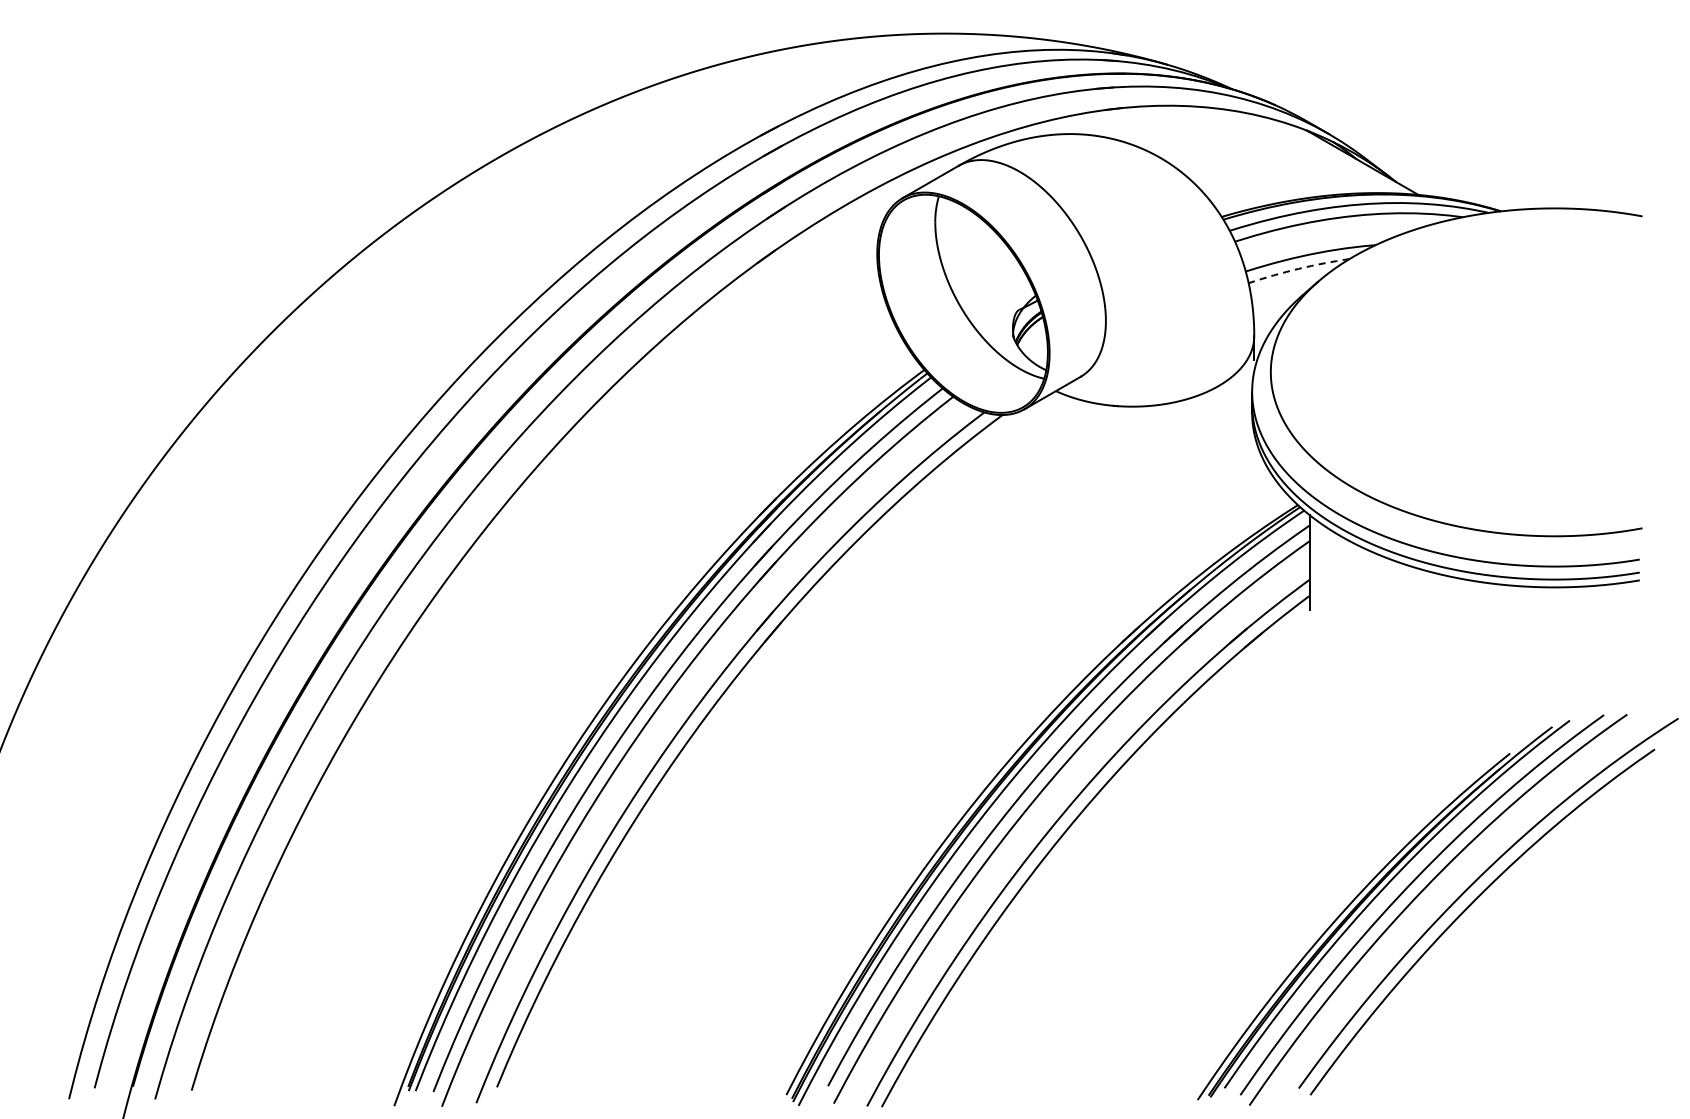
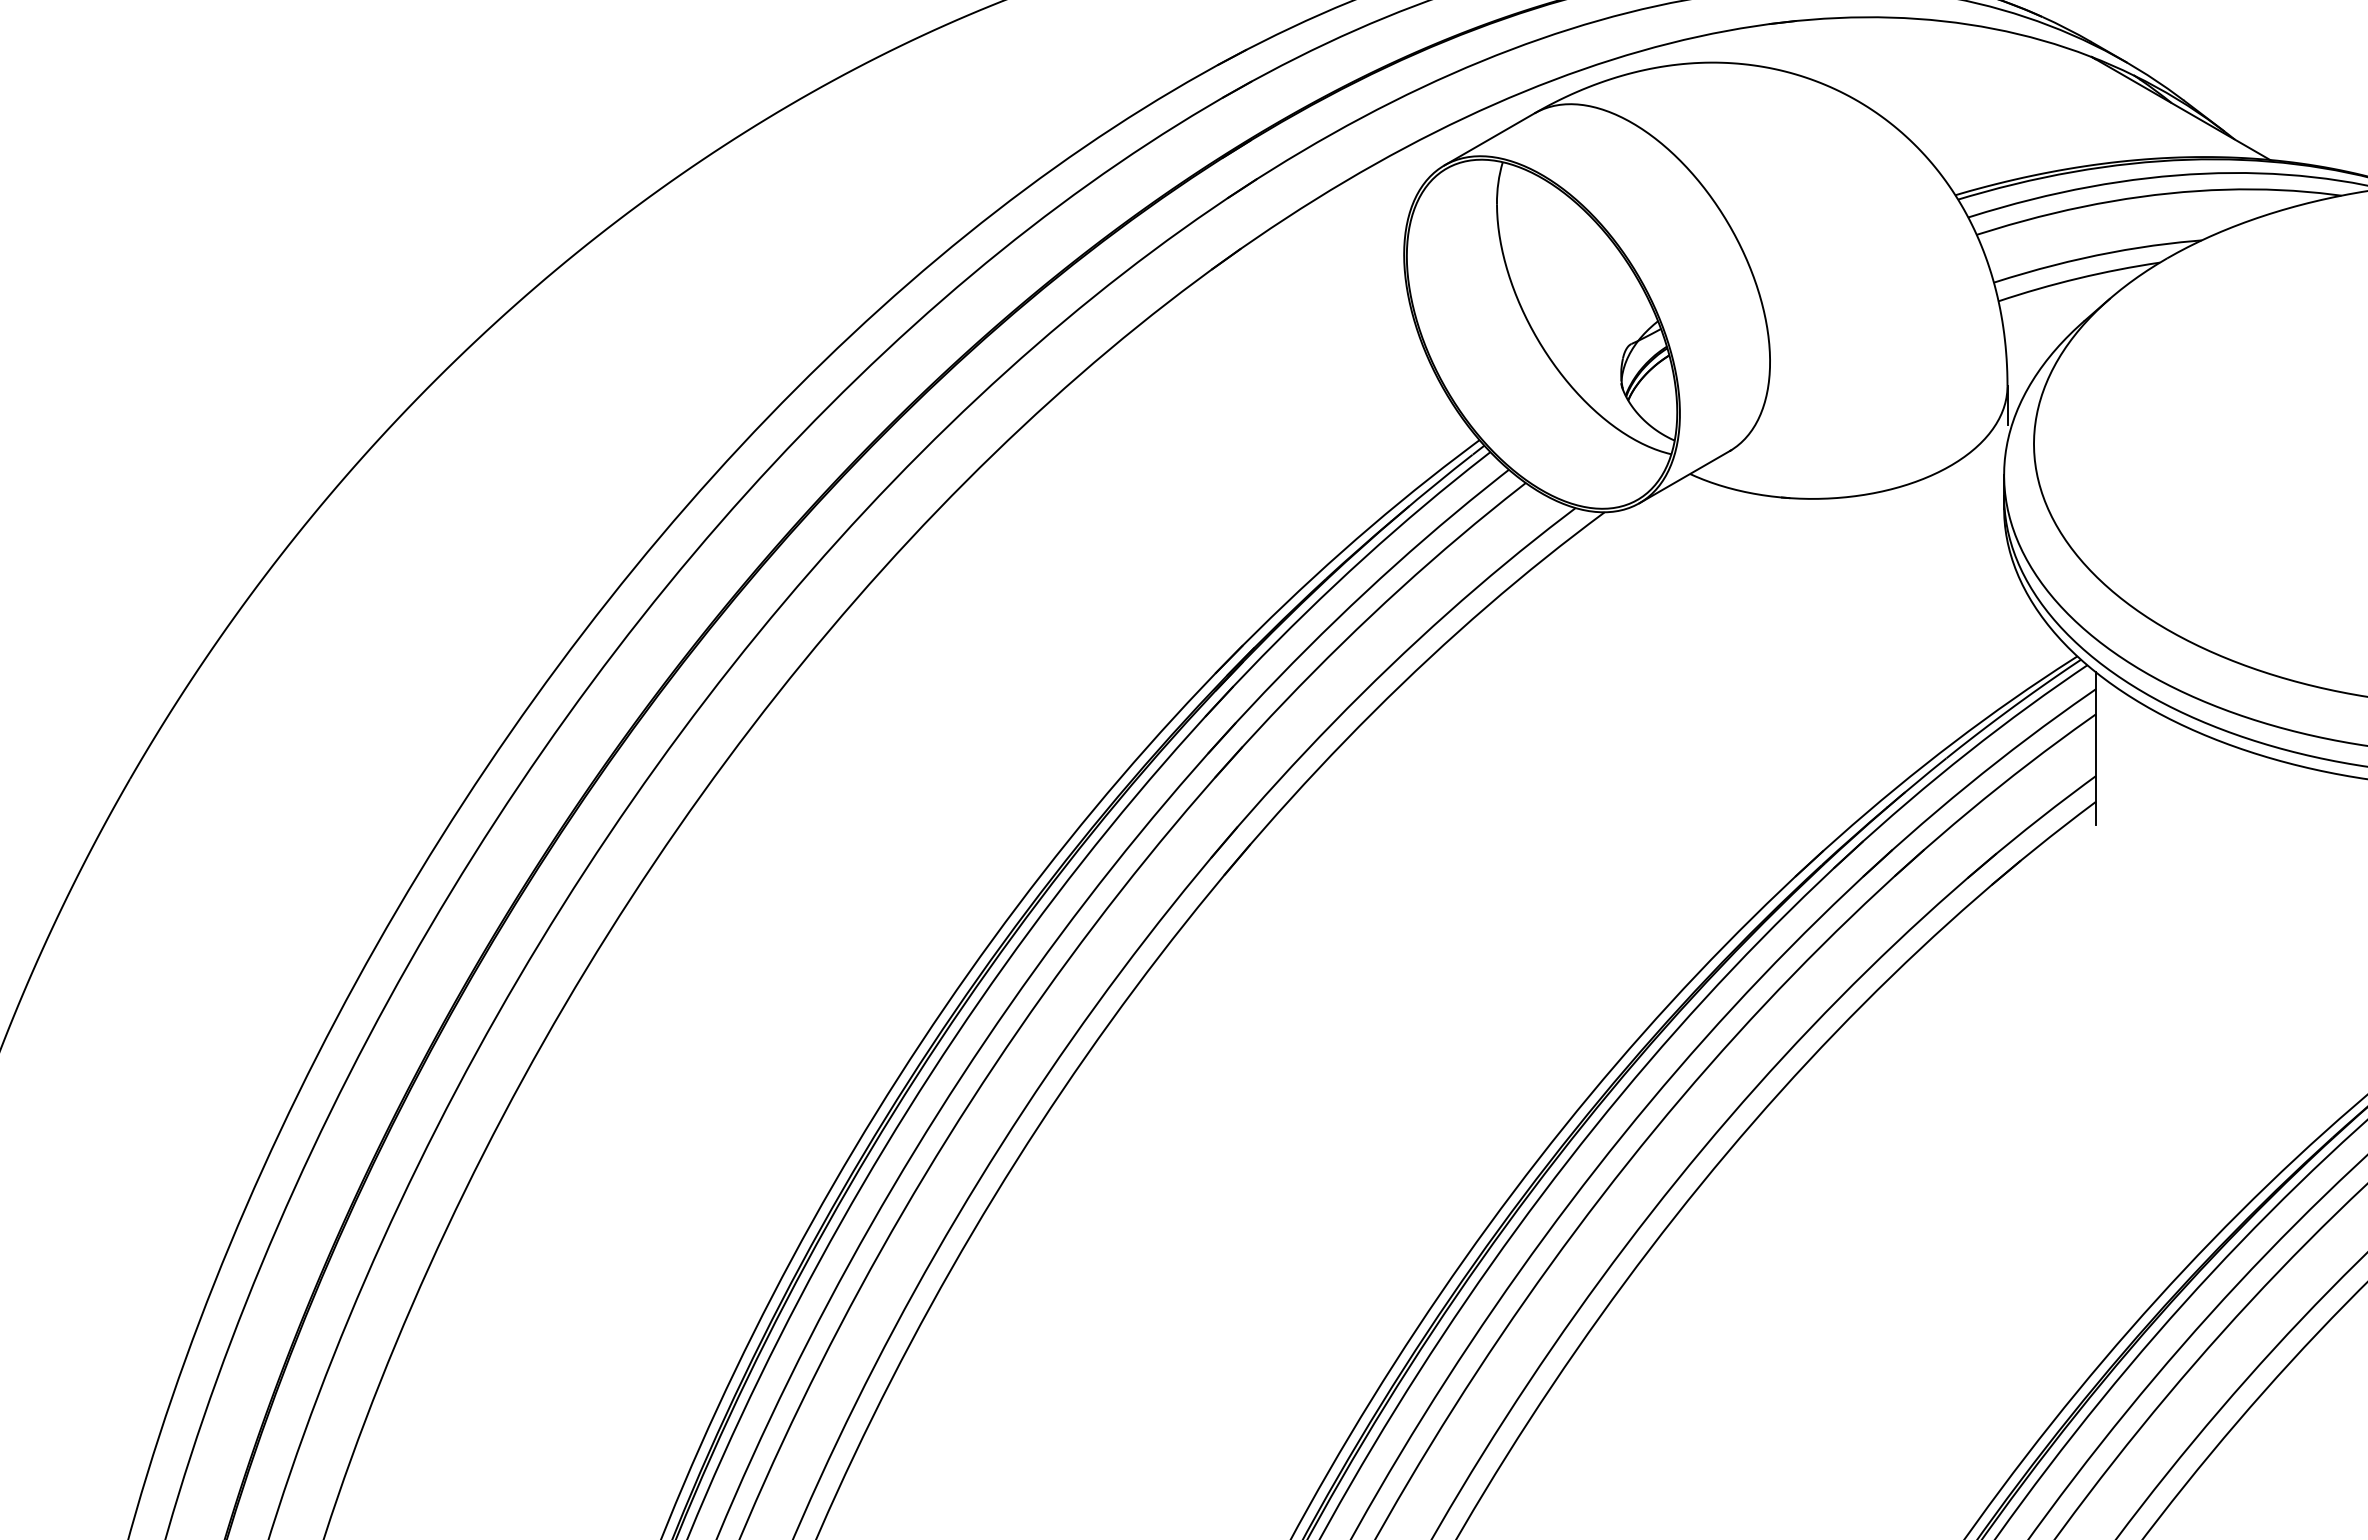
arc: (1298, 268) -> (2078, 277), dashed -> solid

